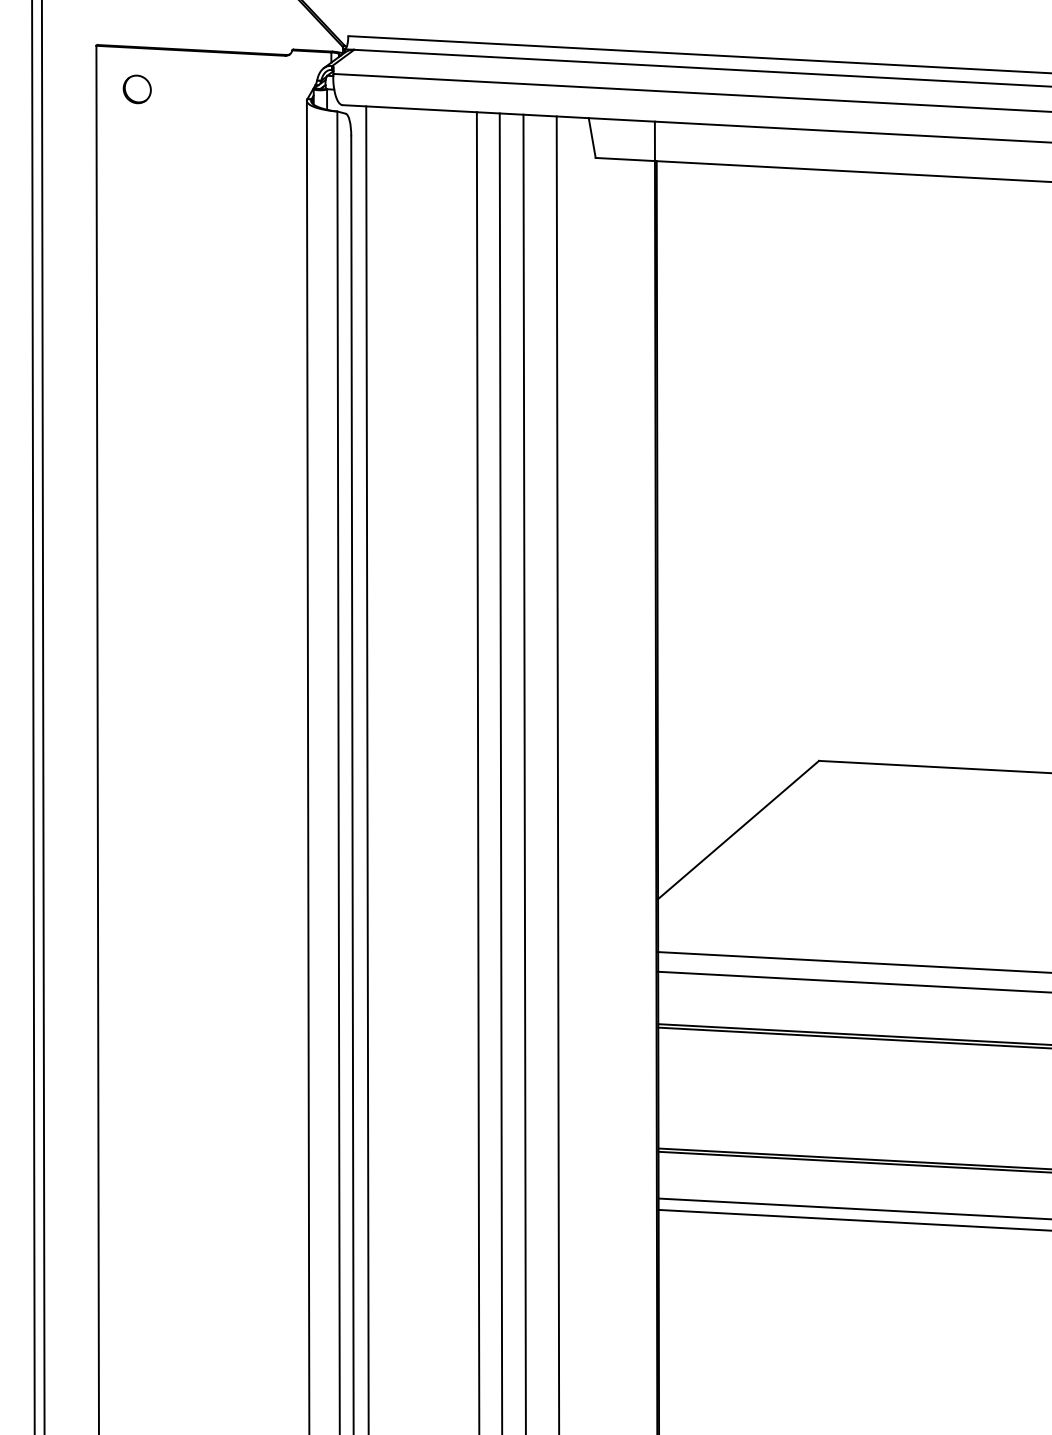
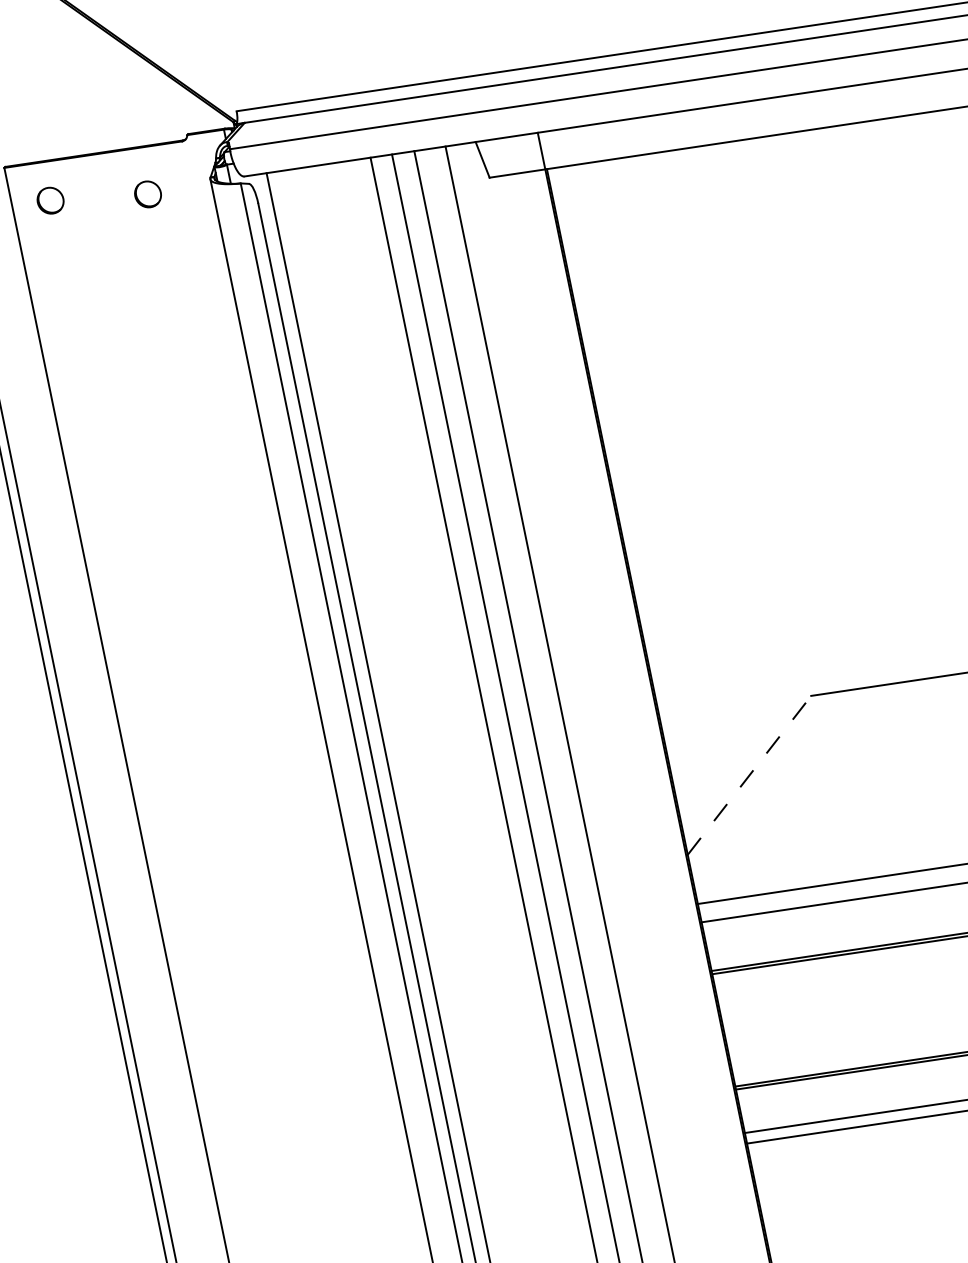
part: (238, 103) -> (147, 194), added
line: (738, 829) -> (749, 774), solid -> dashed

